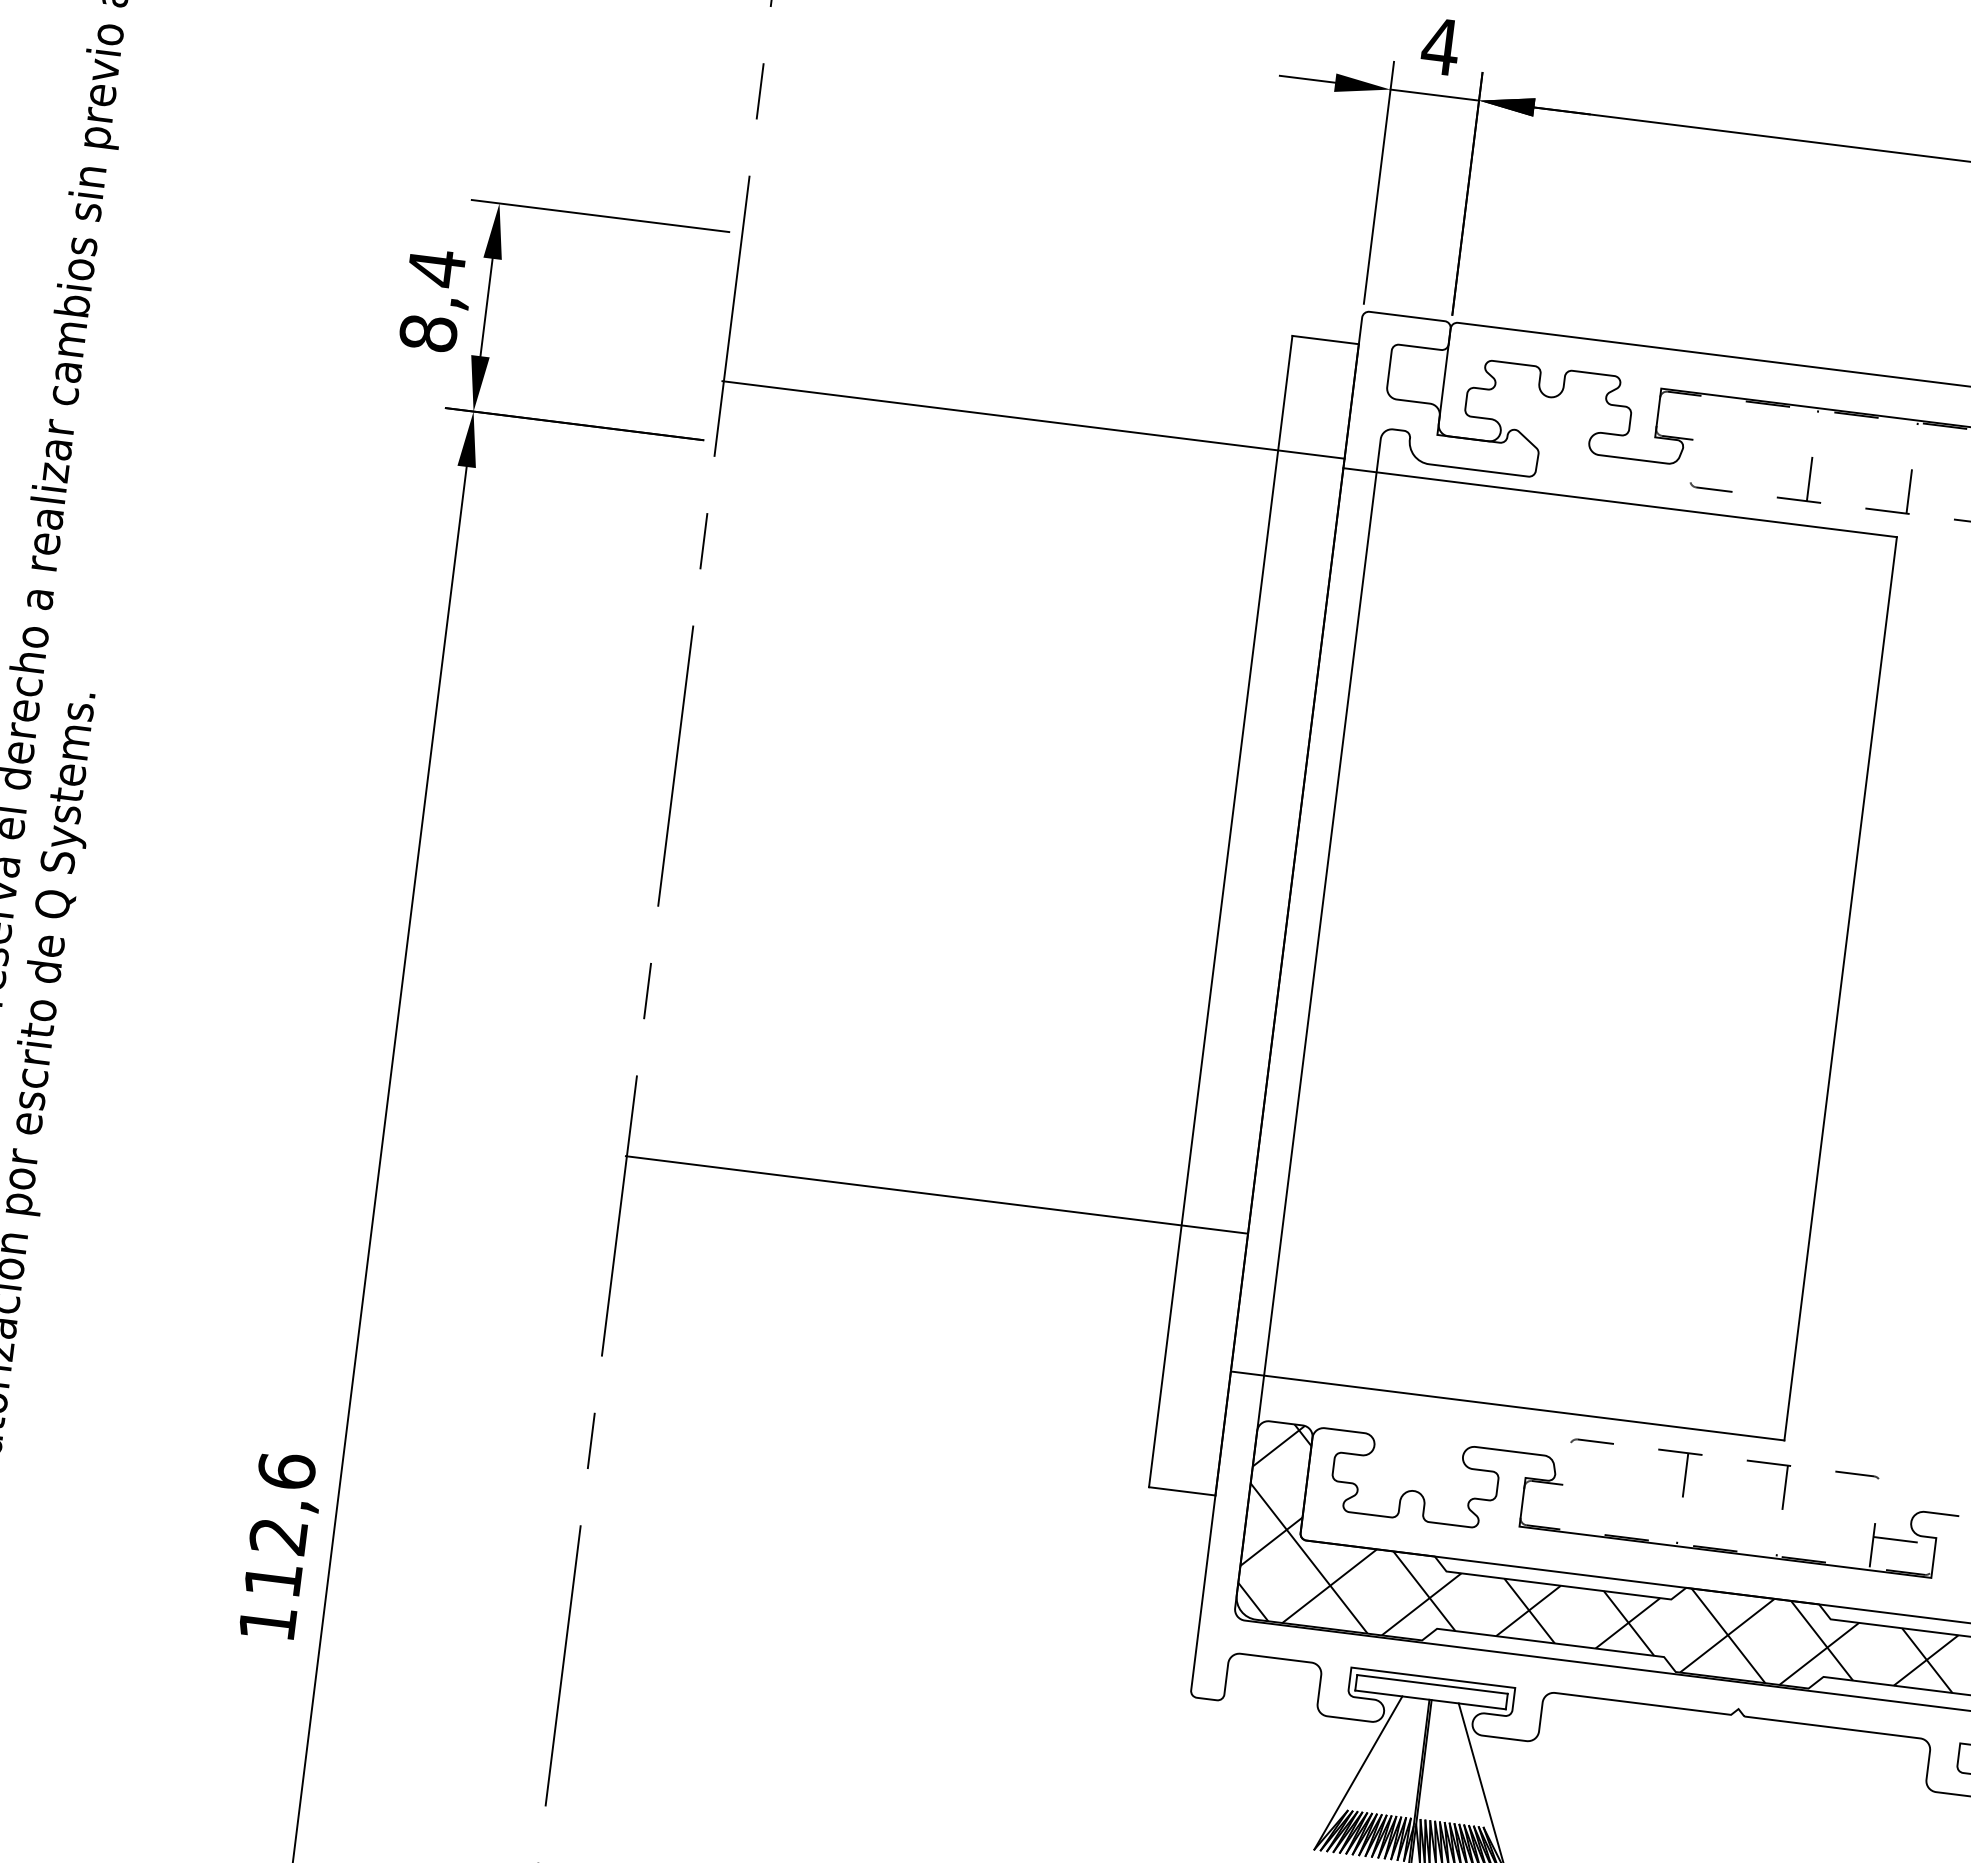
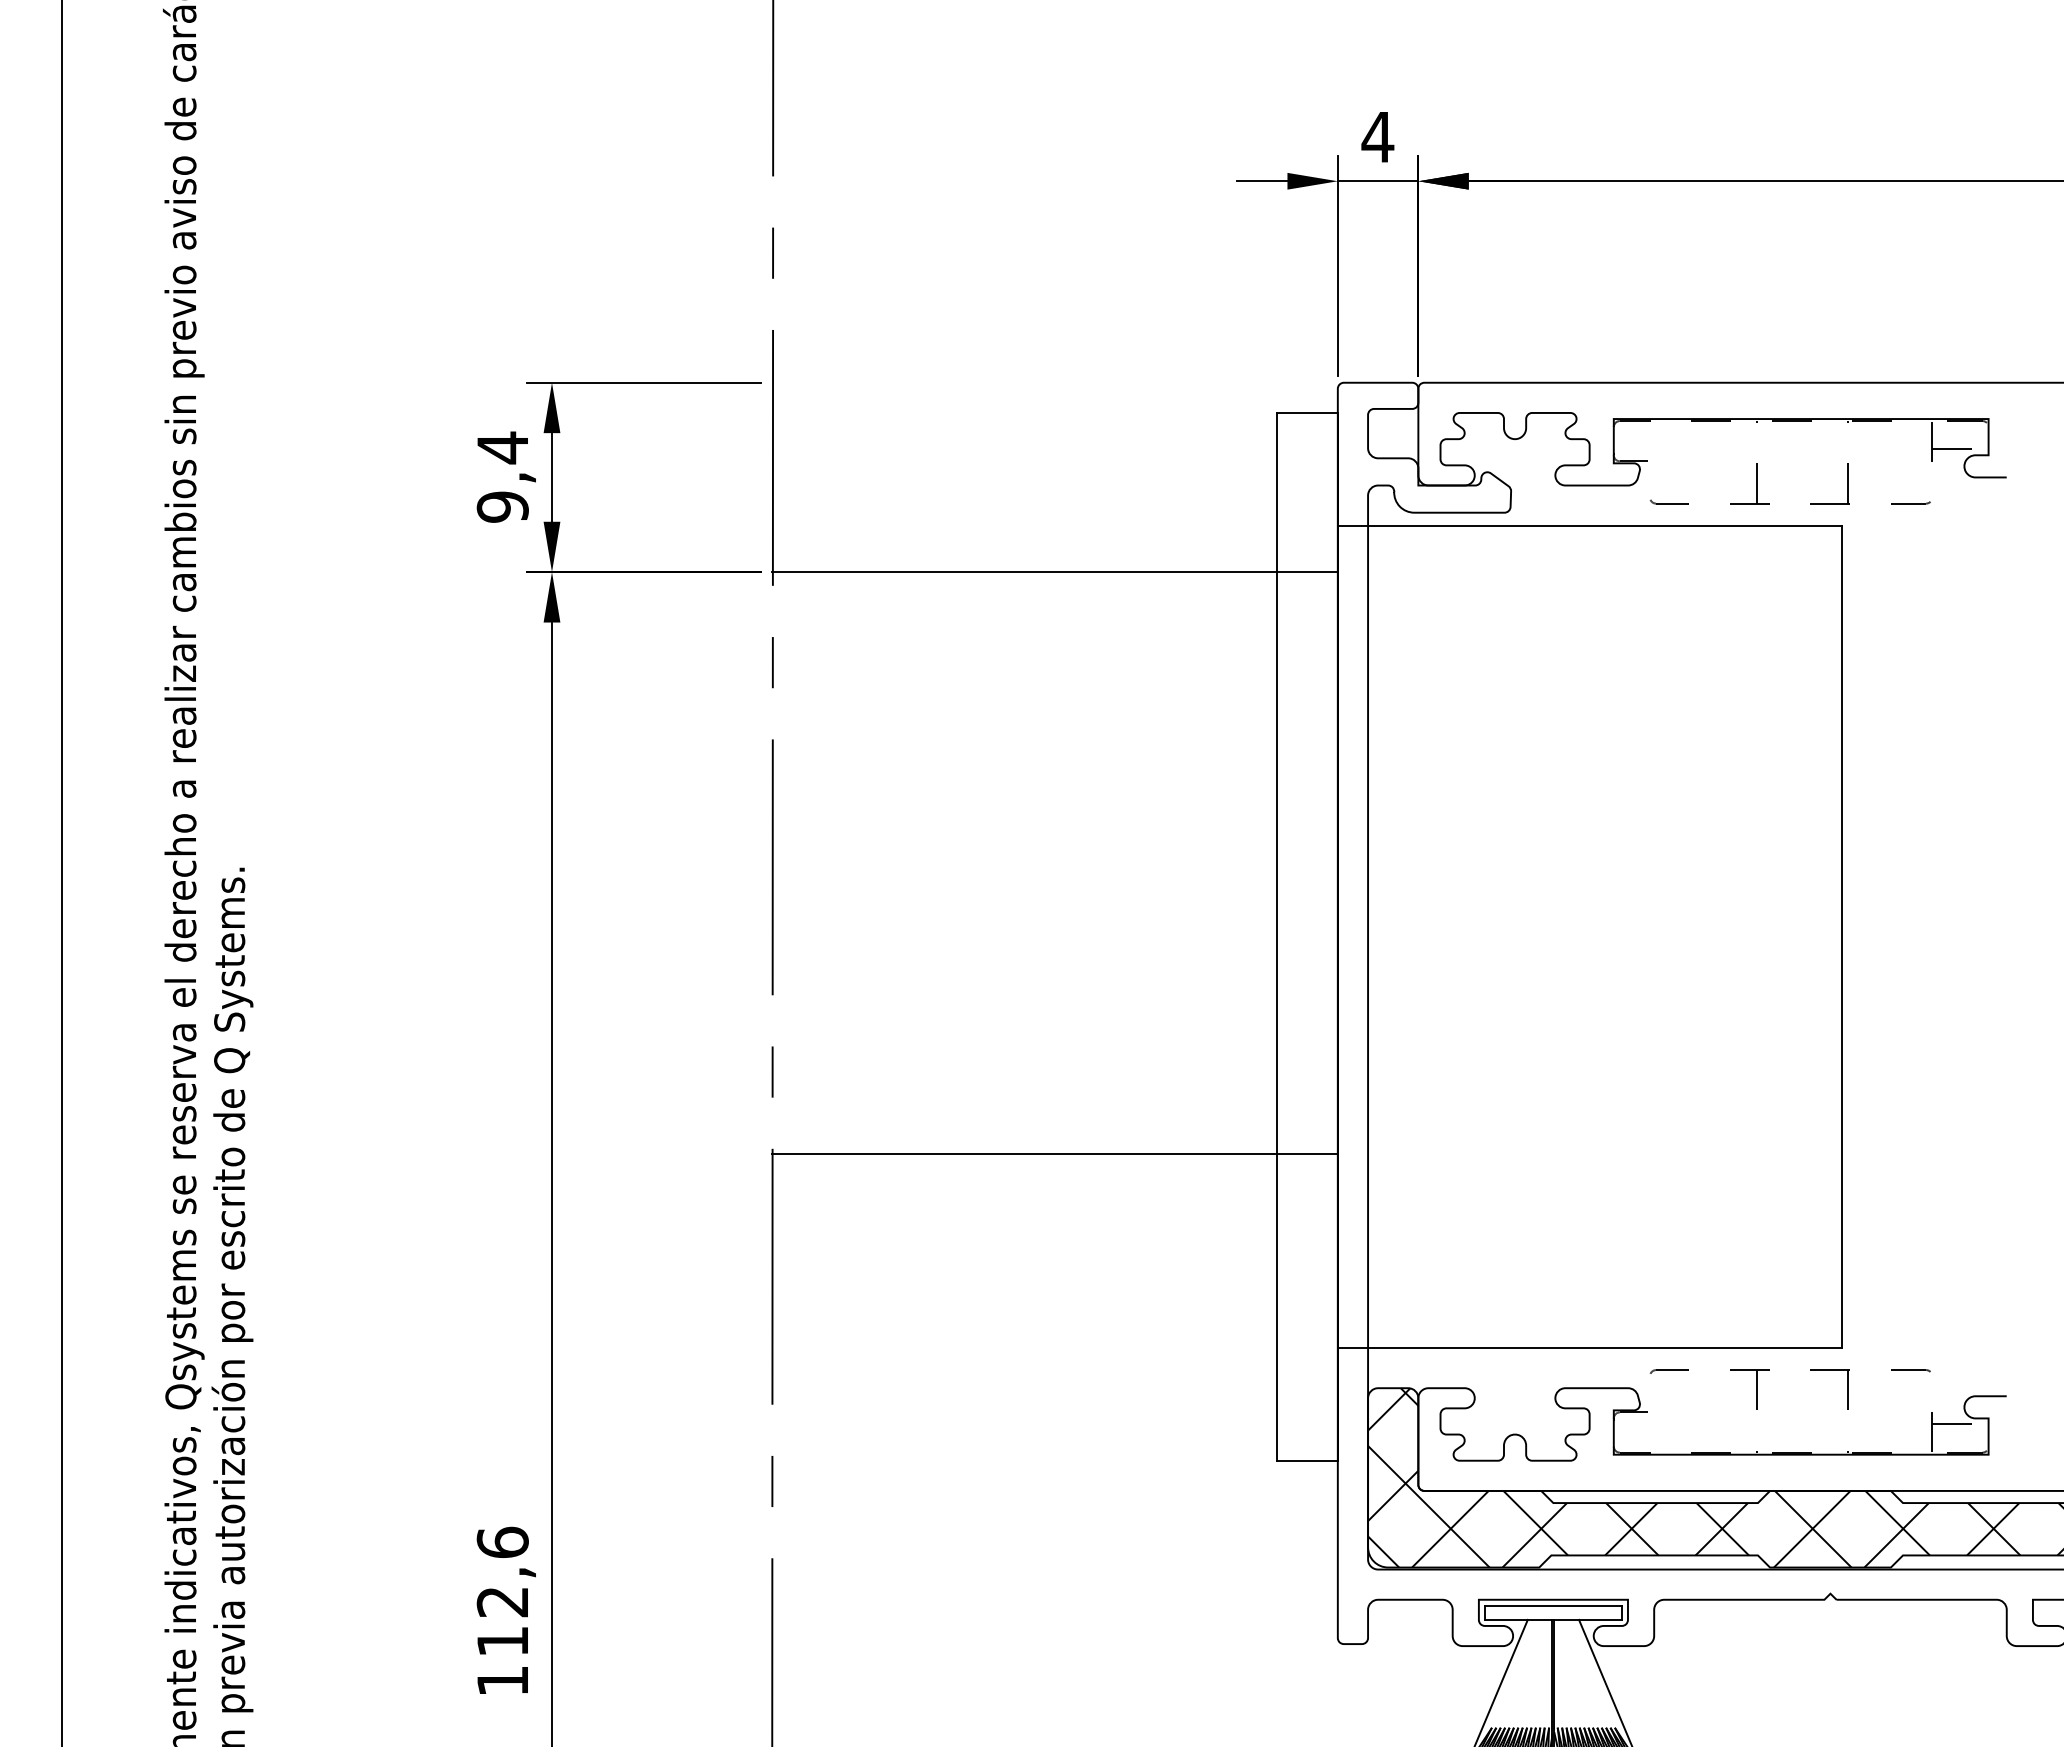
text: (428, 332) -> (502, 506), 8,4 -> 9,4
line: (1033, 420) -> (1054, 572), moved
line: (936, 1194) -> (1054, 1154), moved

